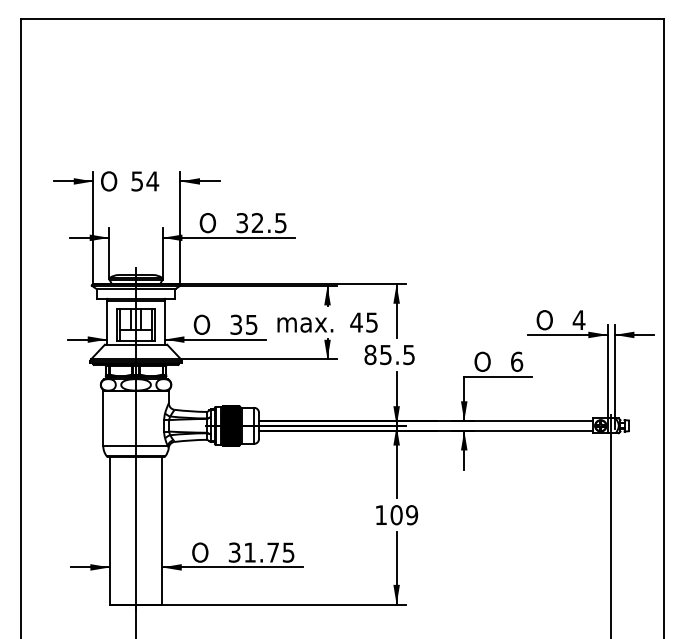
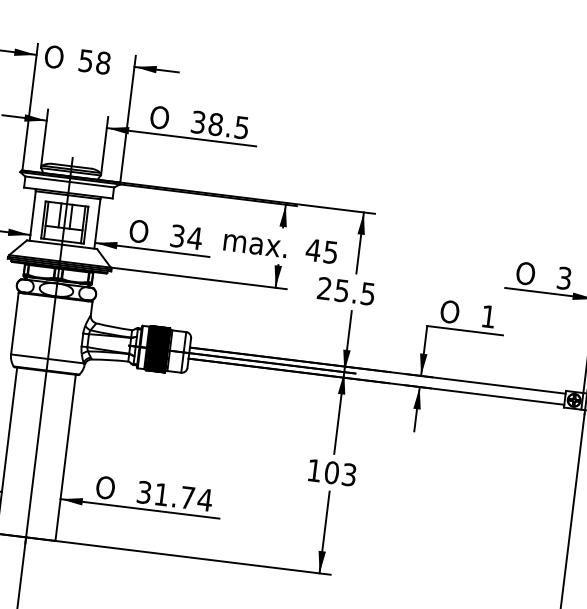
text: (152, 181) -> (103, 63), 54 -> 58
text: (257, 223) -> (215, 124), 32.5 -> 38.5
text: (578, 320) -> (563, 278), 4 -> 3
text: (251, 324) -> (194, 237), 35 -> 34
text: (370, 354) -> (324, 288), 85.5 -> 25.5
text: (517, 361) -> (489, 316), 6 -> 1
text: (412, 515) -> (349, 475), 109 -> 103
text: (288, 552) -> (204, 499), 31.75 -> 31.74

